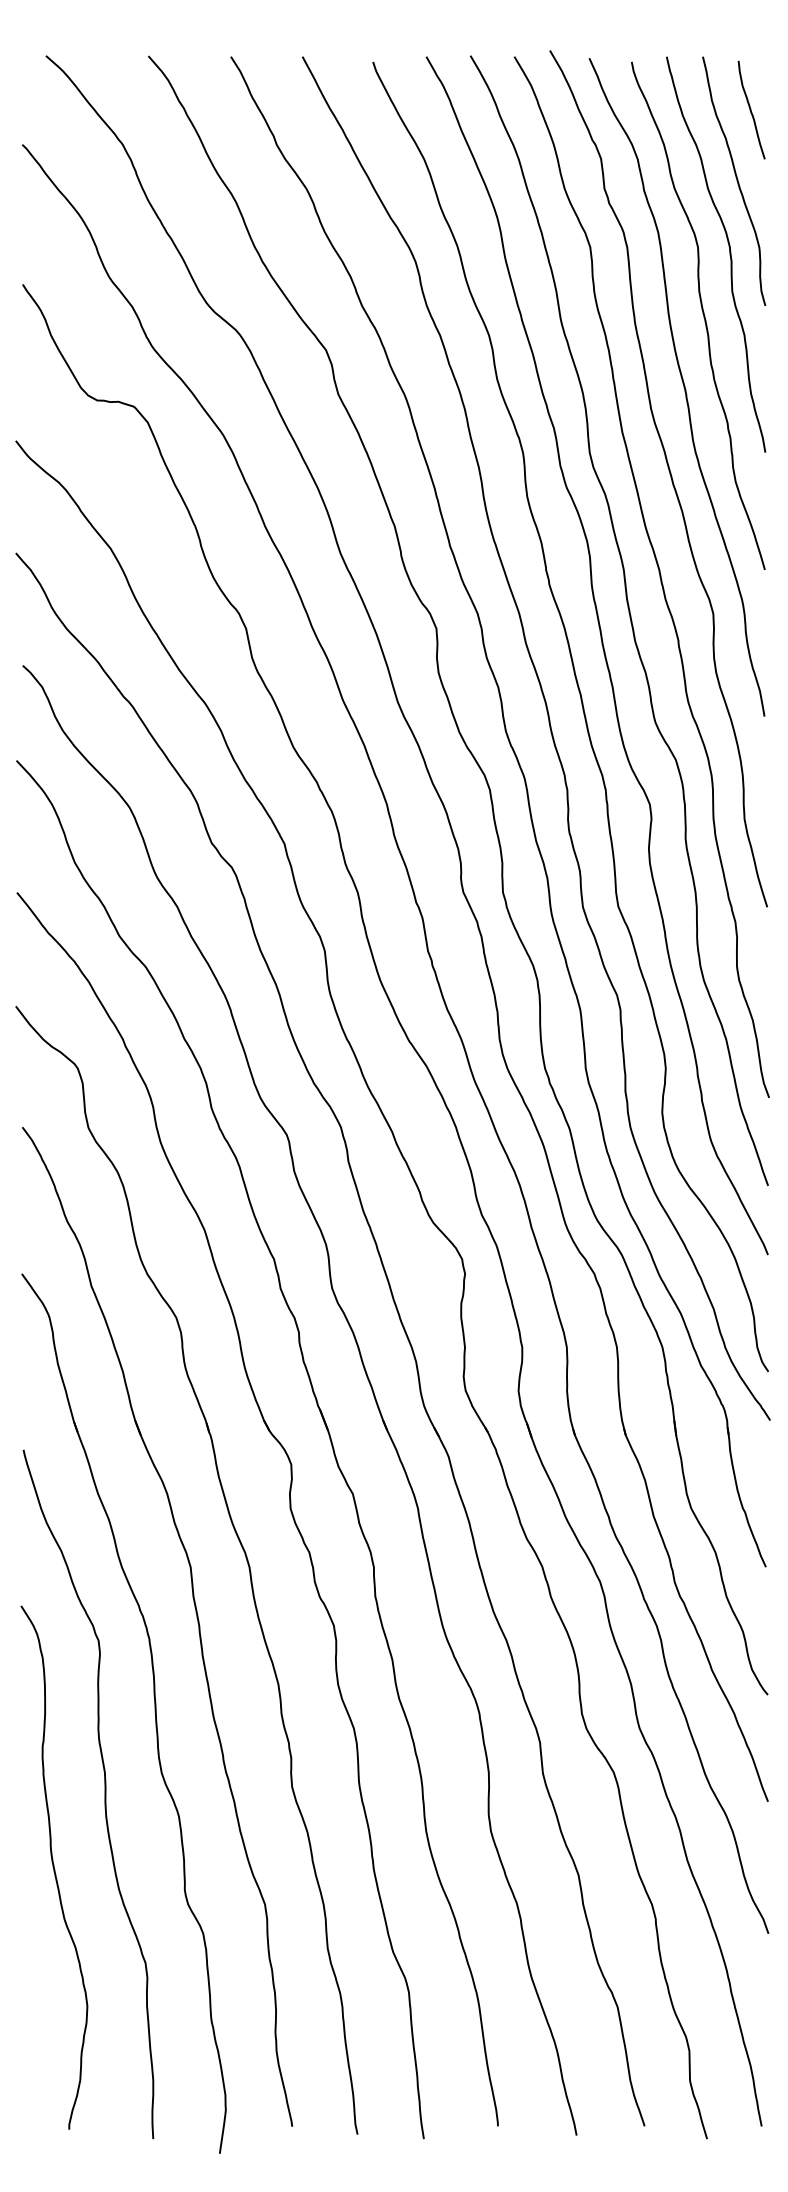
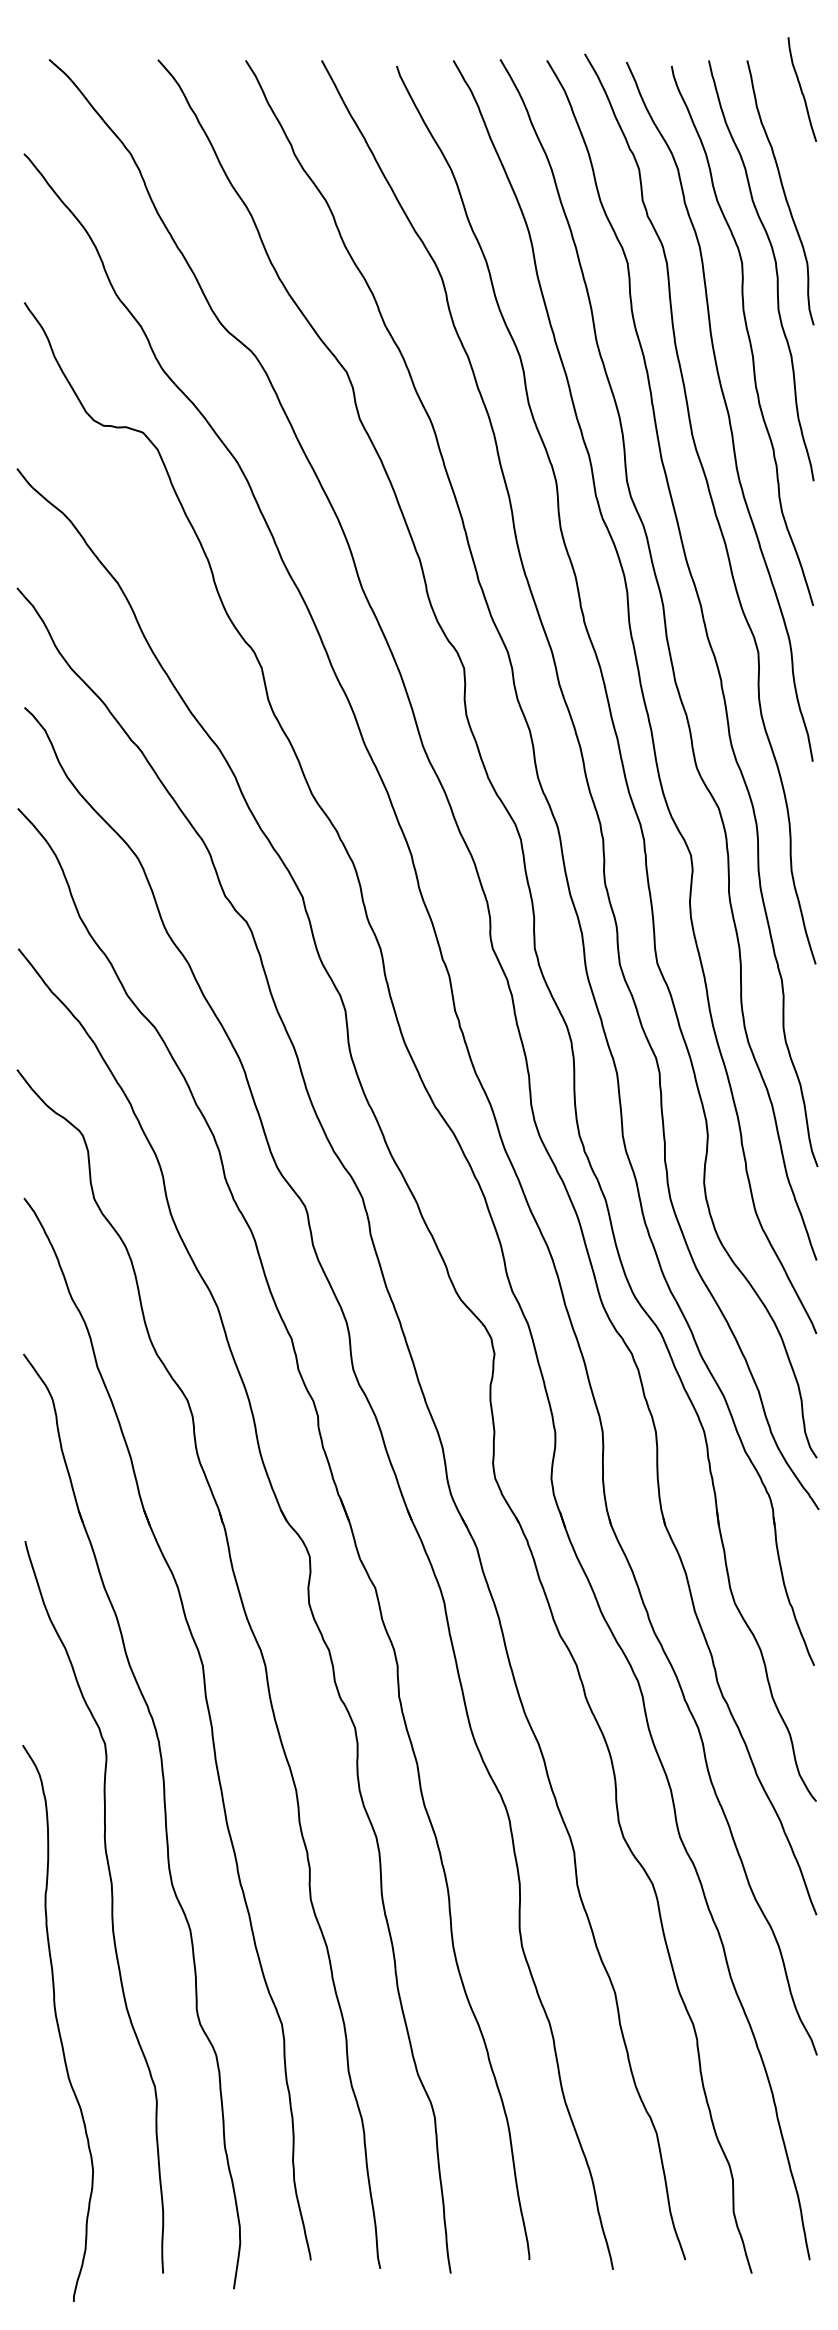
curve: (751, 110) -> (802, 89), moved
curve: (54, 1867) -> (58, 2023), moved

